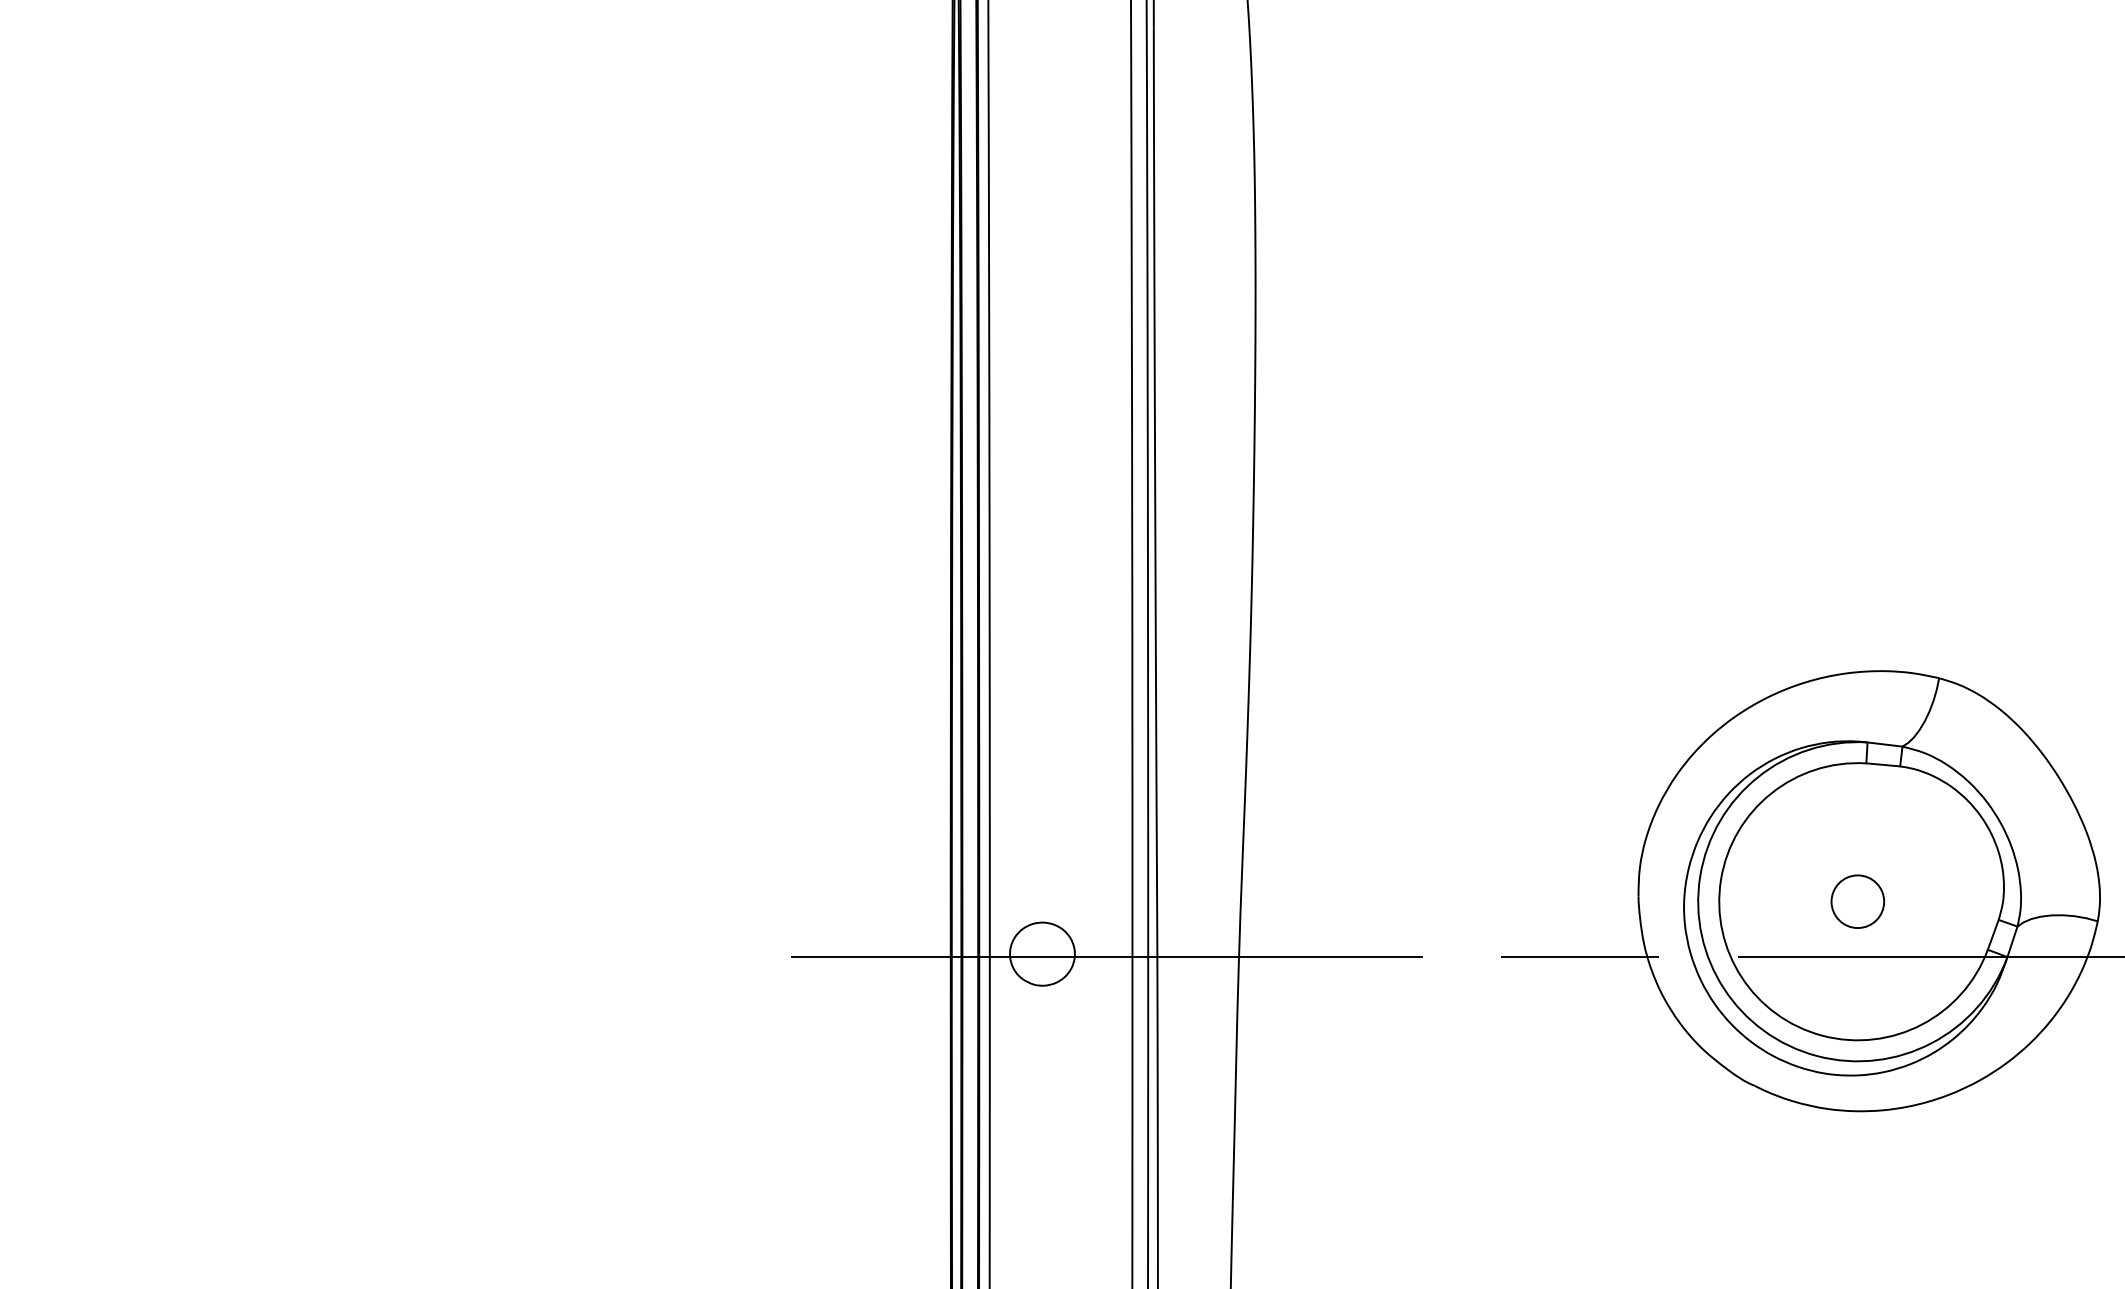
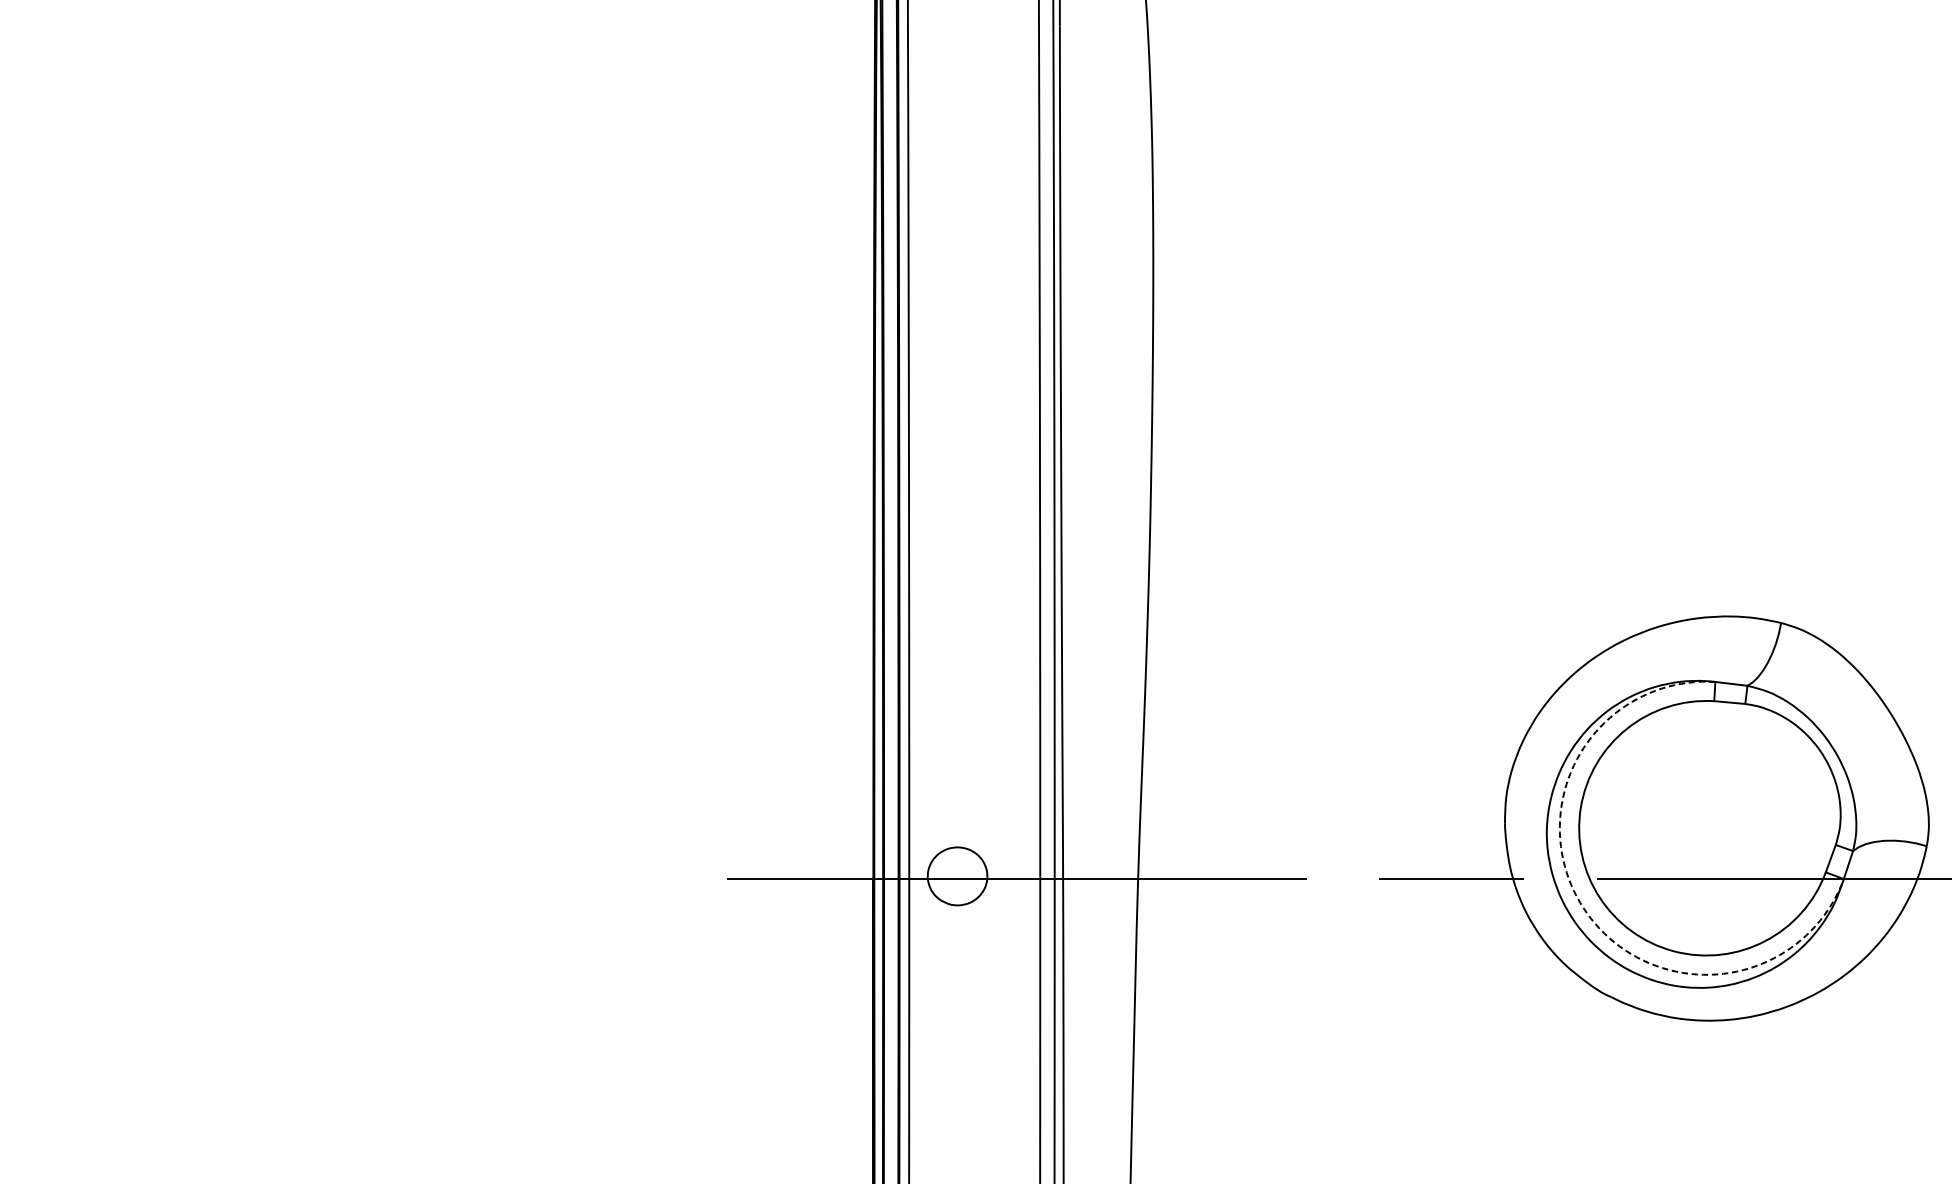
circle: (1857, 901) -> (1706, 828), removed
arc: (1724, 988) -> (1583, 907), solid -> dashed

